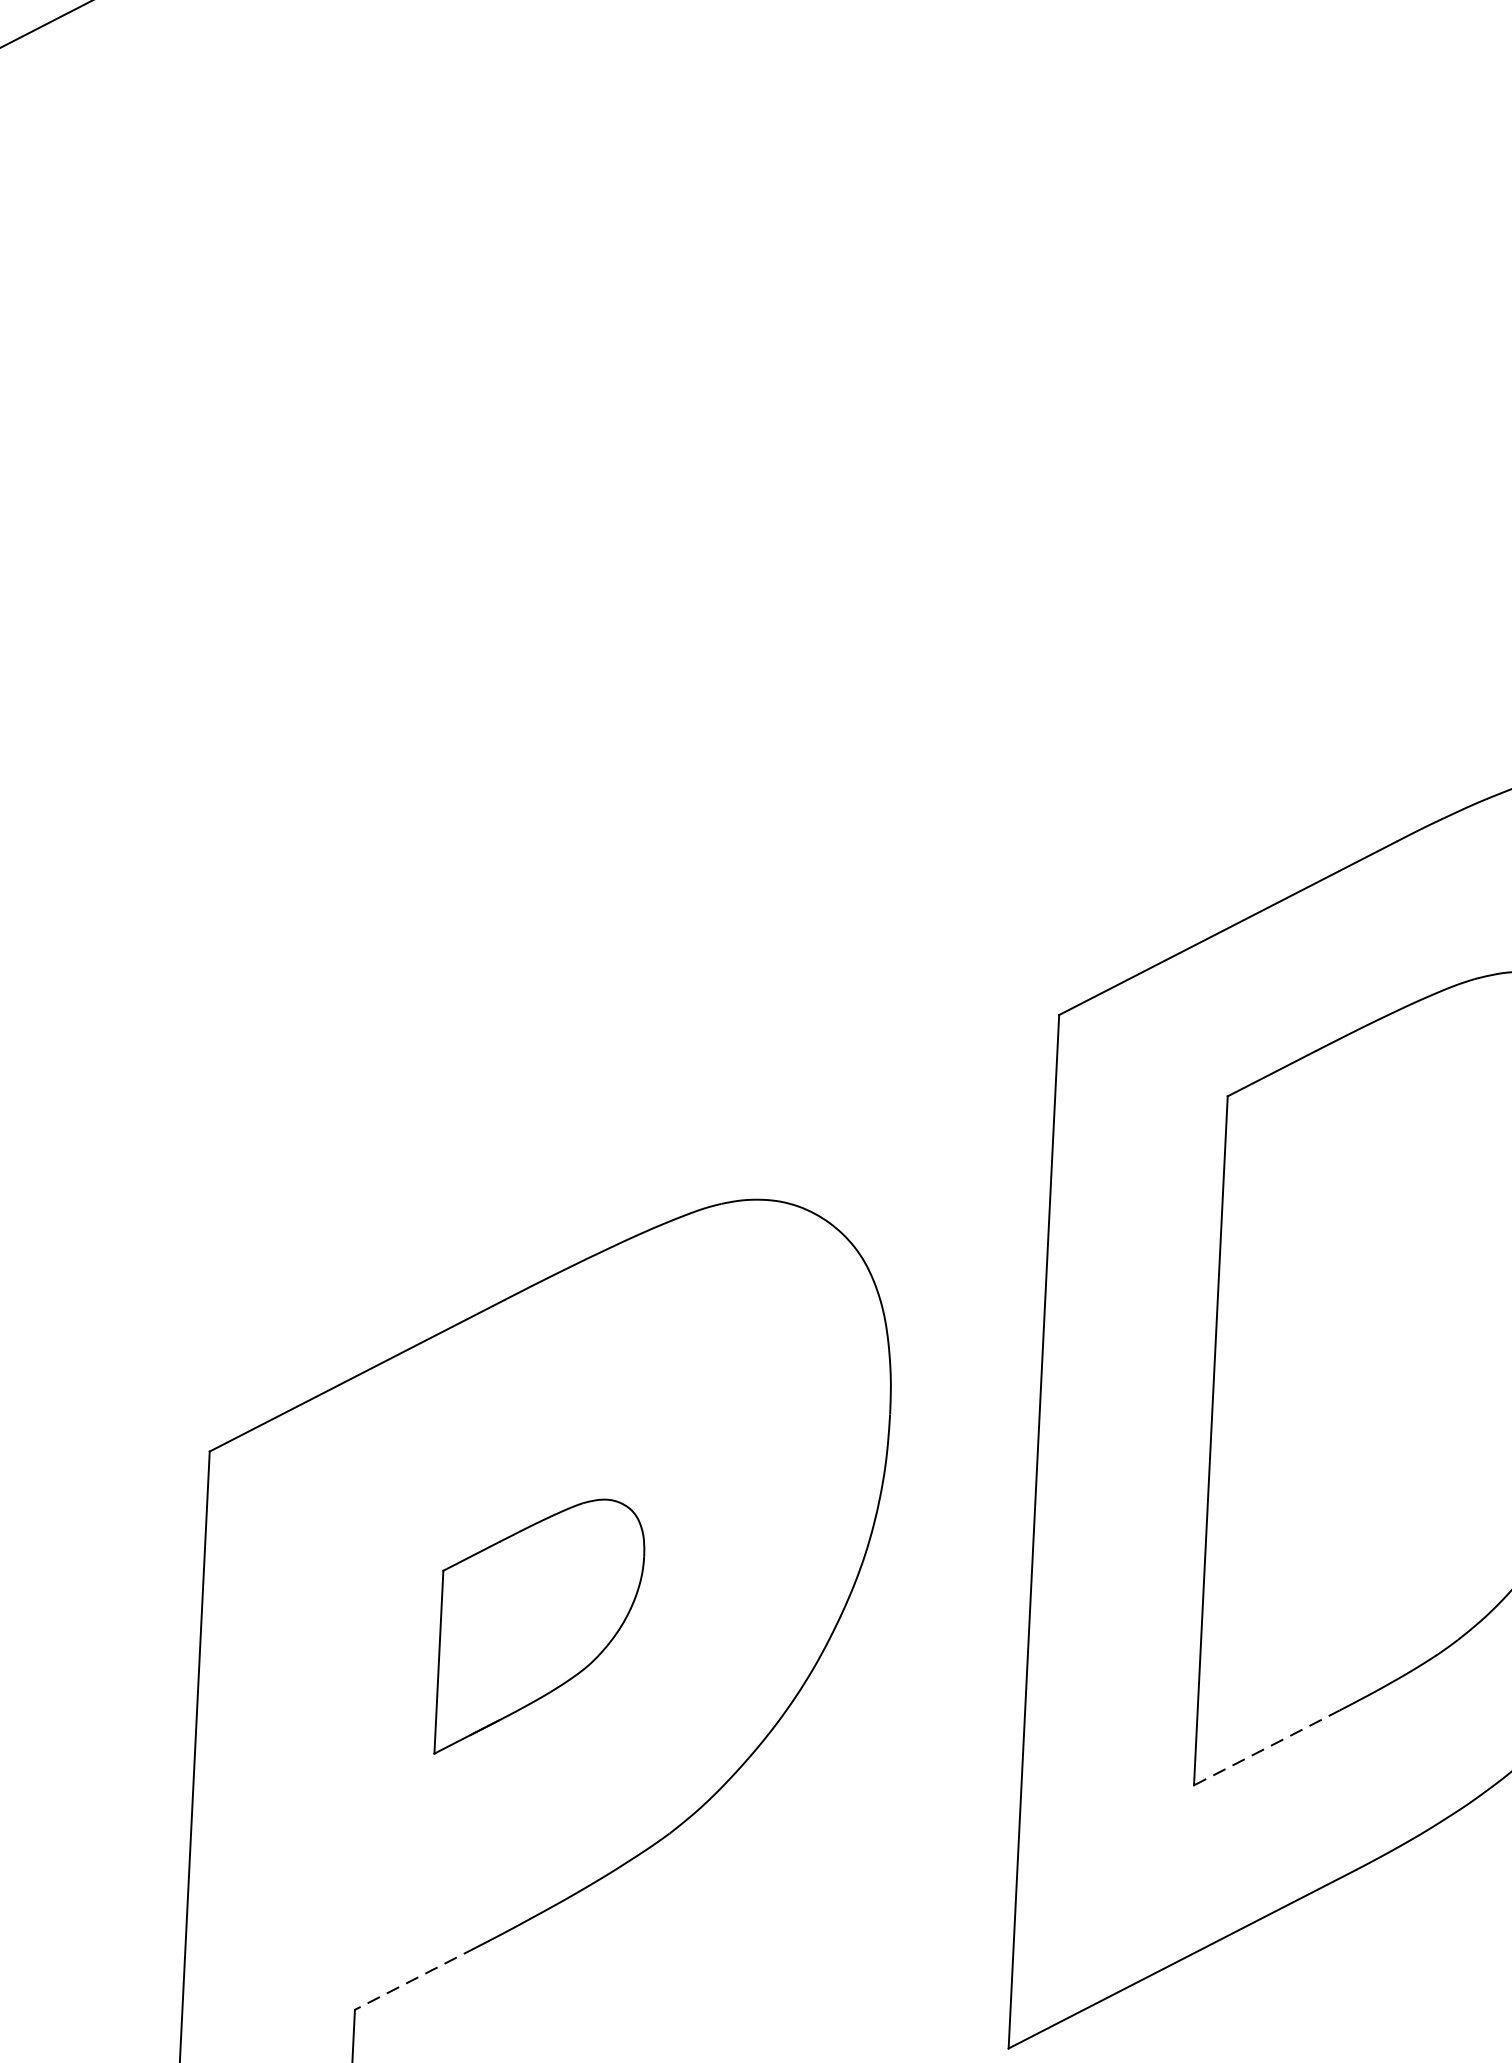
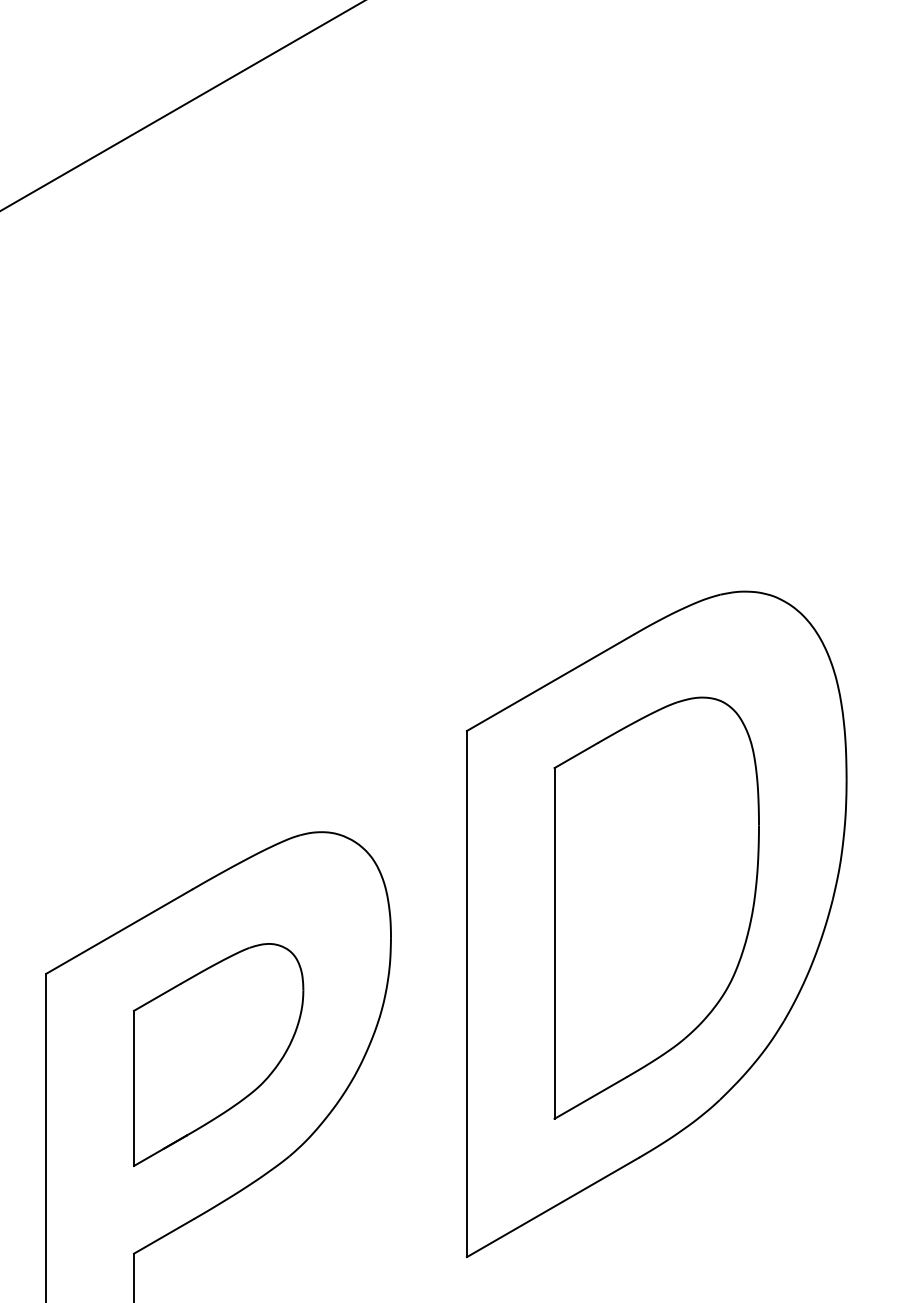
part: (540, 1626) -> (218, 1054), size x1.67
line: (1266, 1748) -> (590, 1098), dashed -> solid
line: (414, 1978) -> (163, 1236), dashed -> solid

